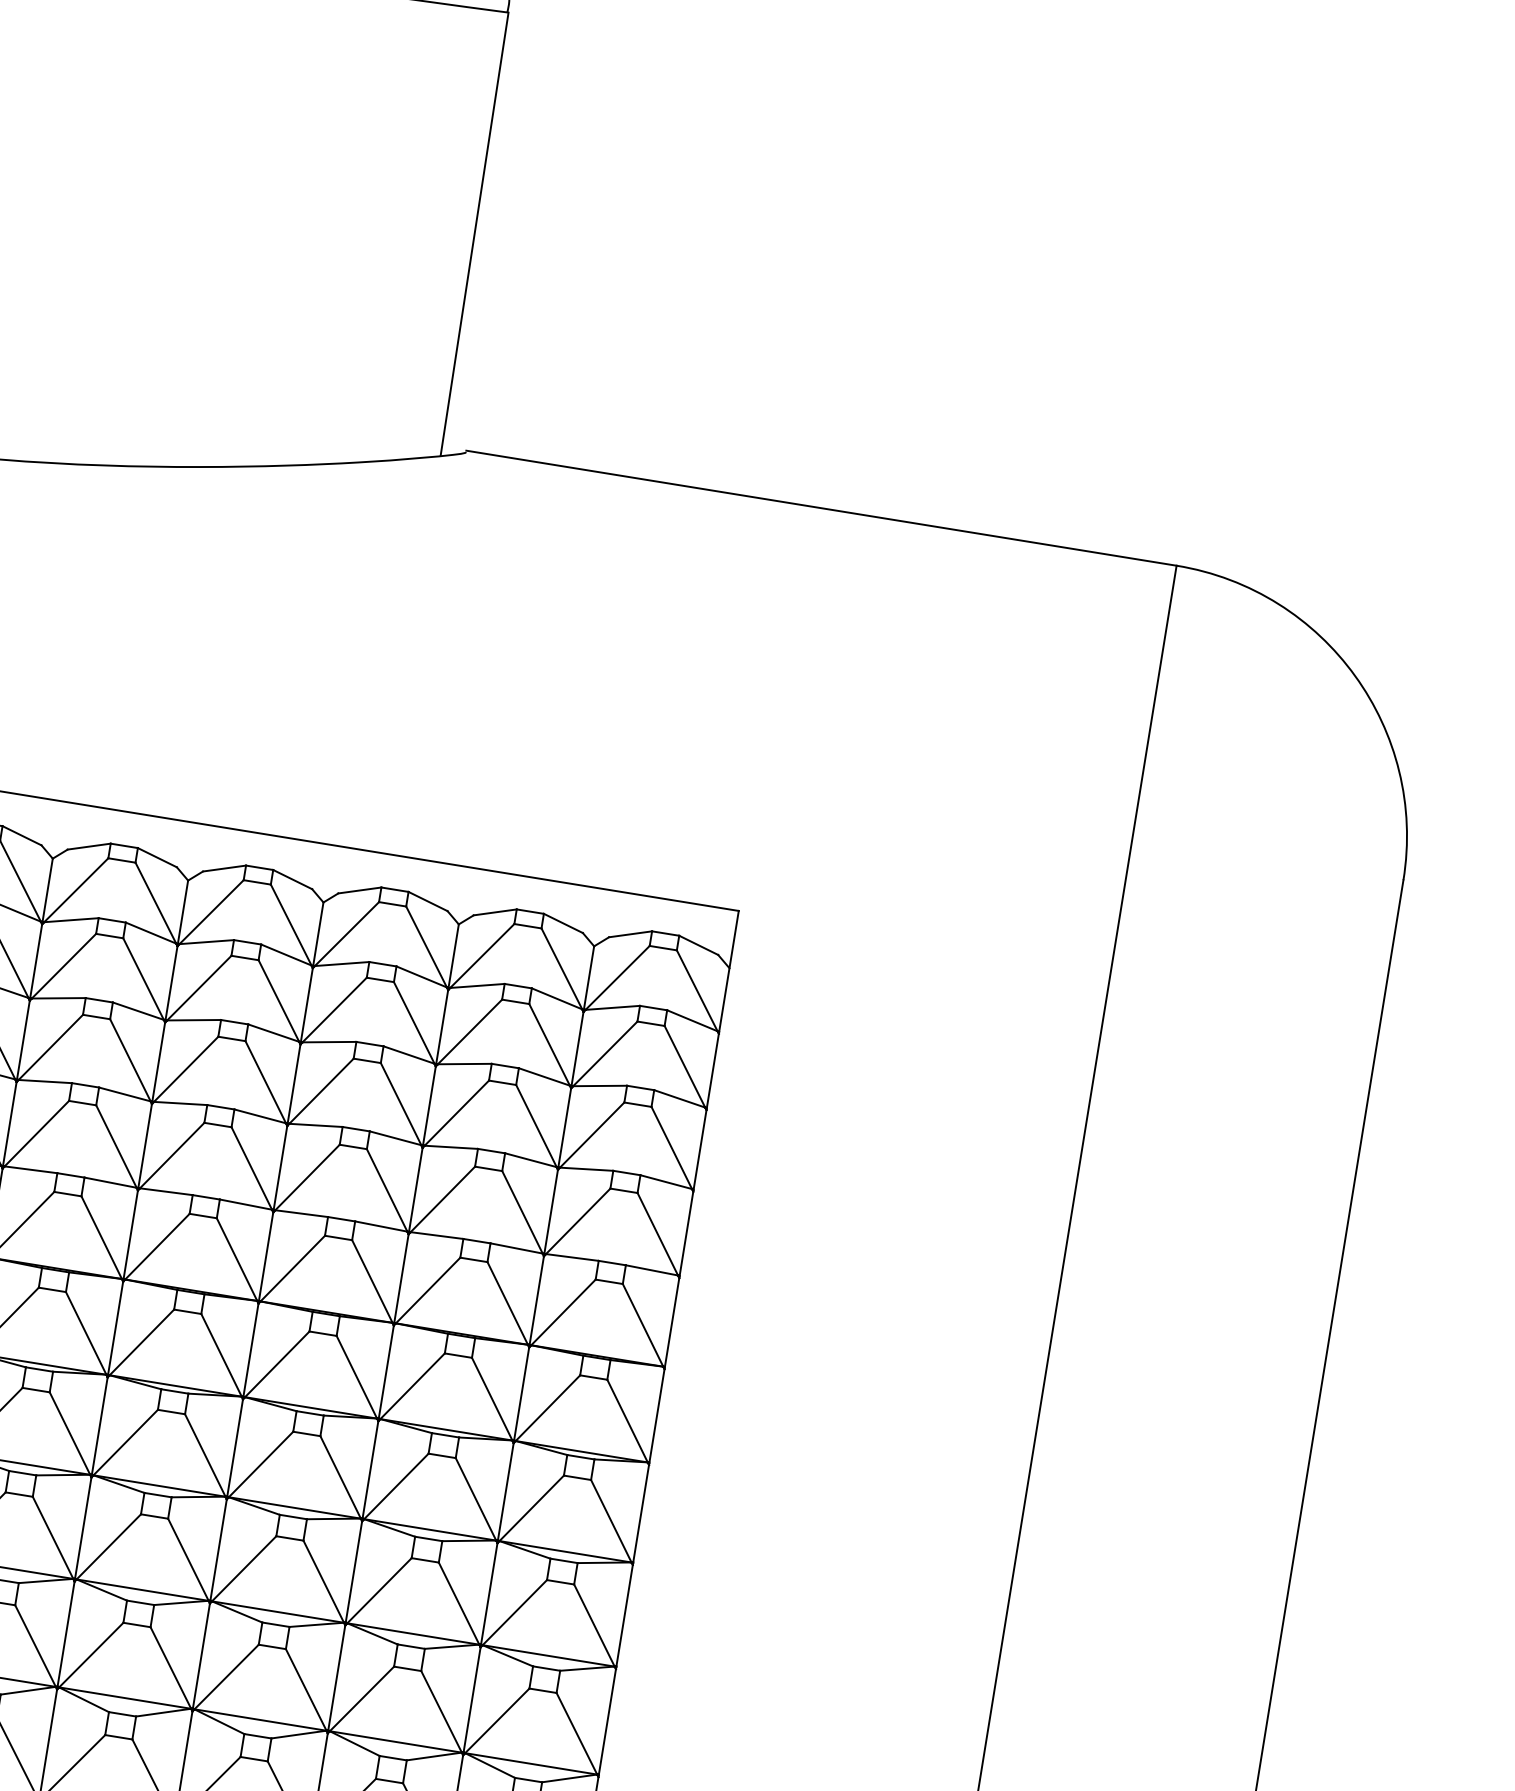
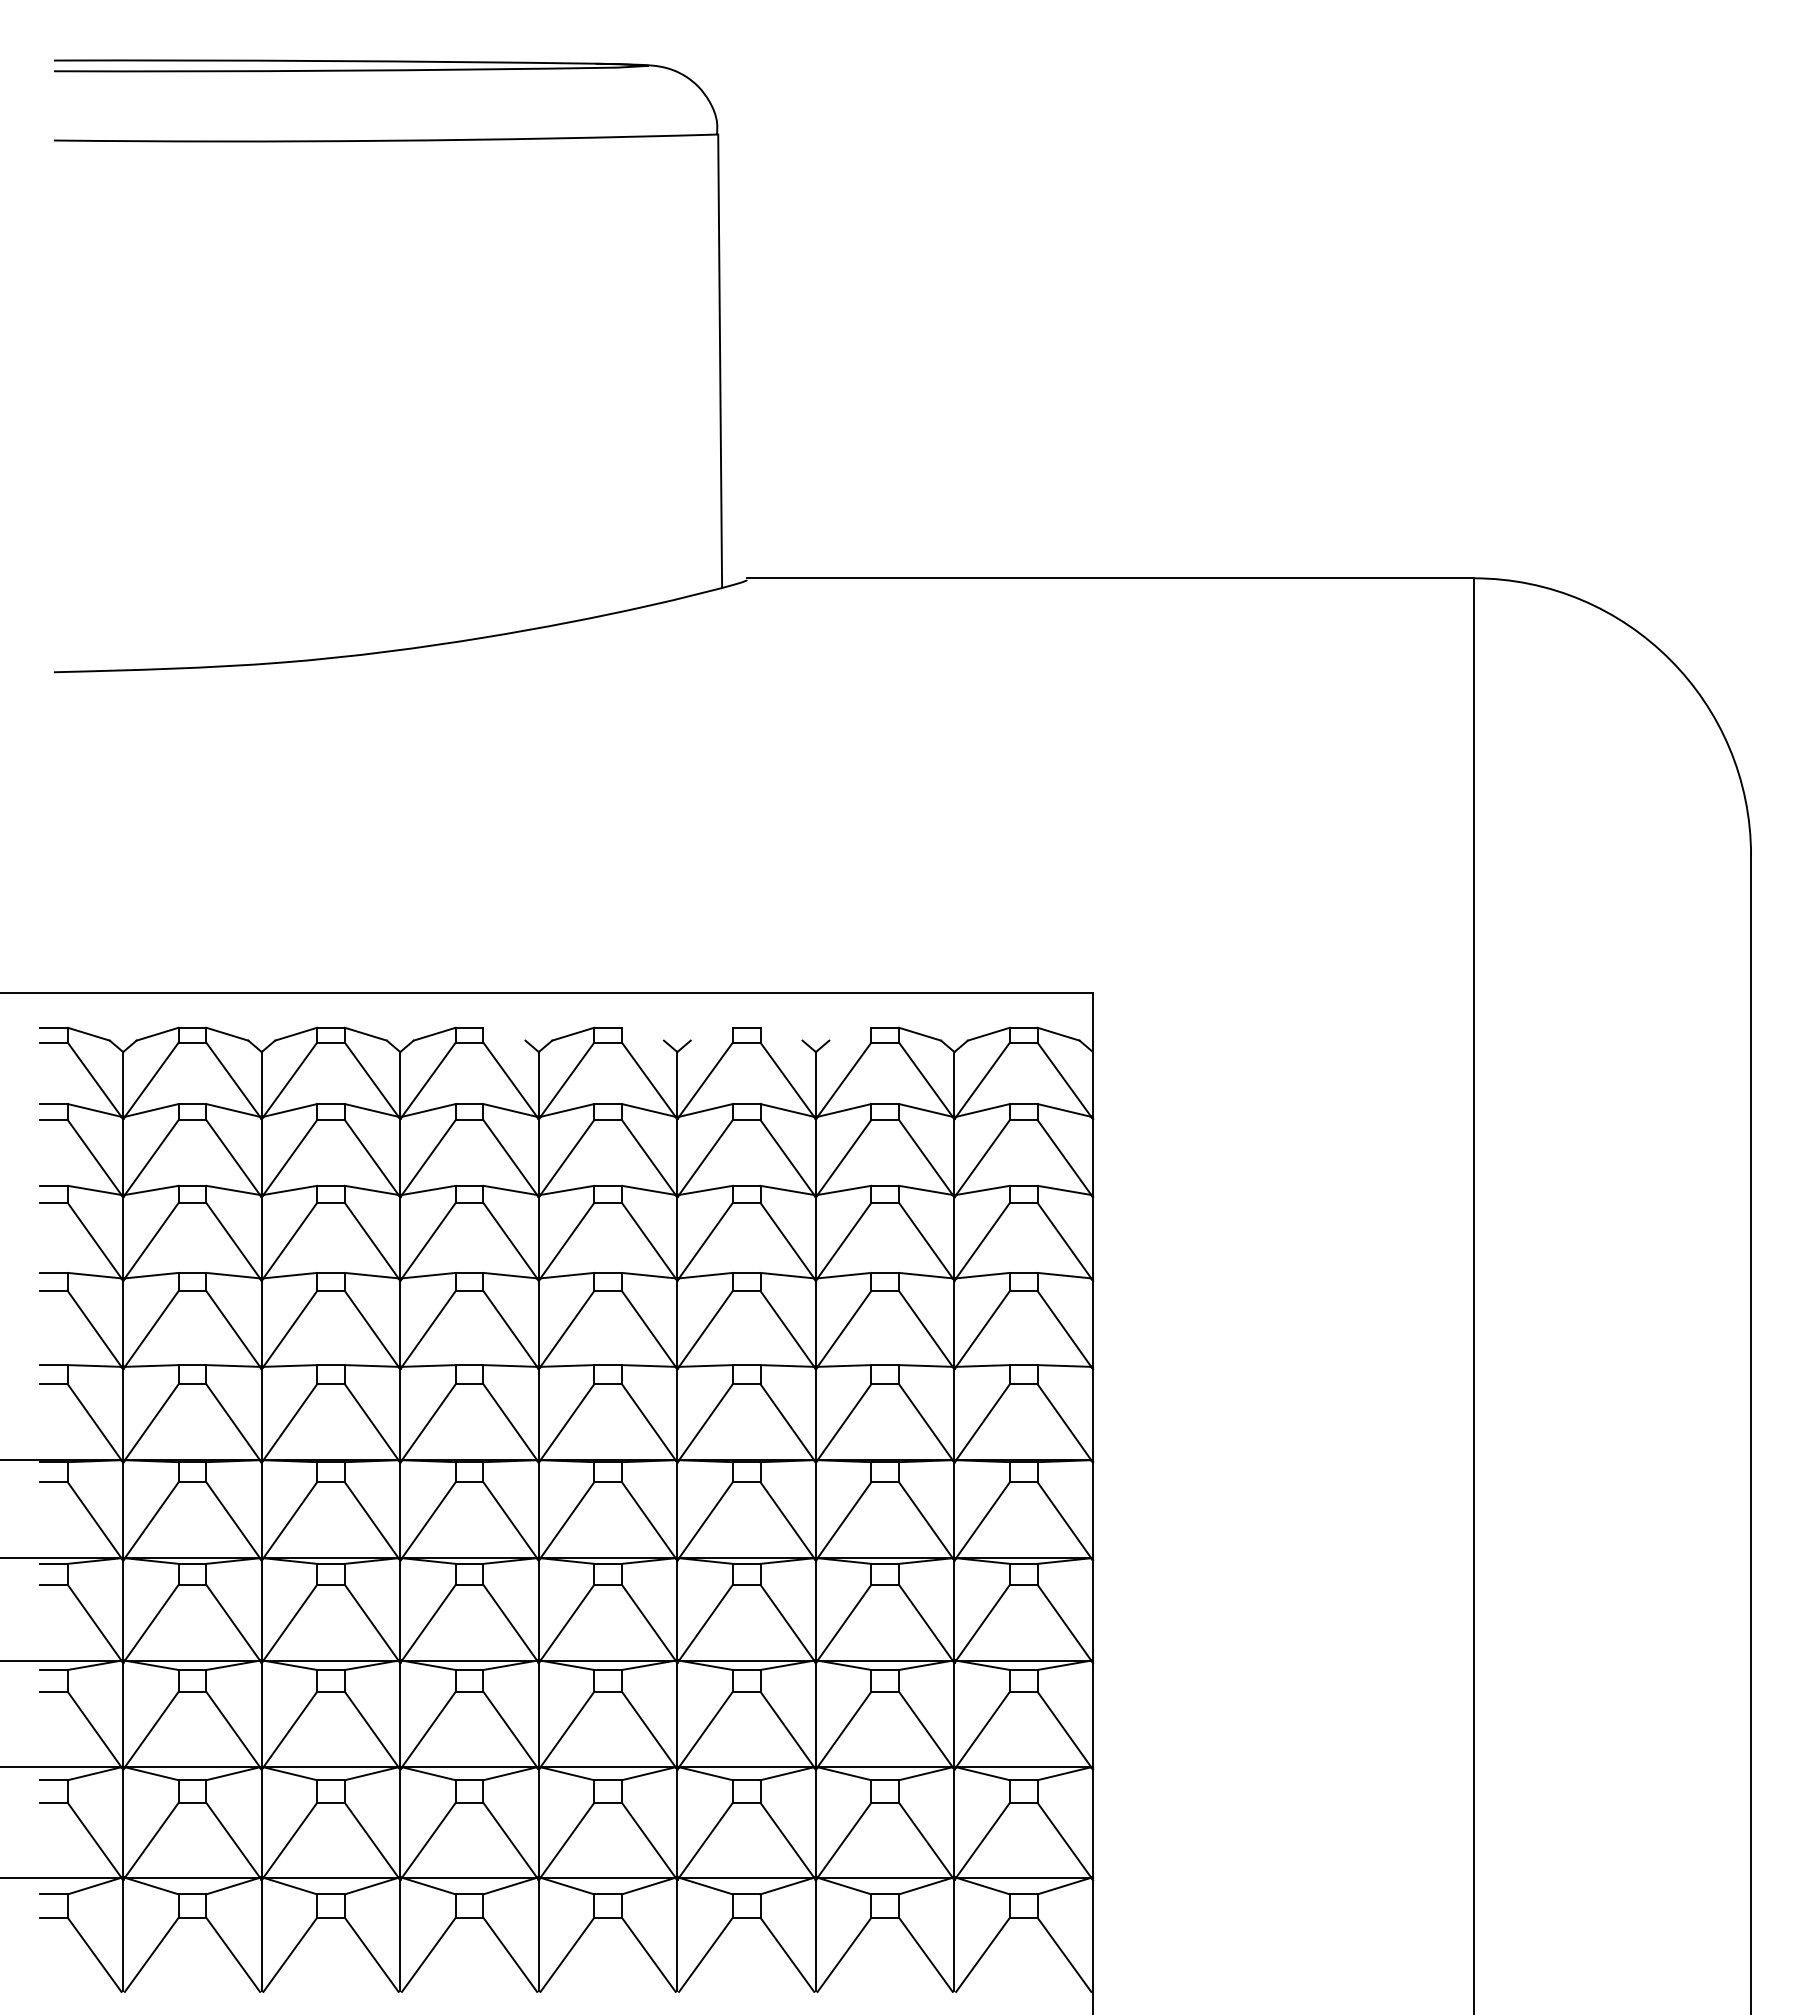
line: (157, 856) -> (504, 1033), removed
line: (292, 878) -> (642, 1033), removed
line: (359, 889) -> (711, 1033), removed
line: (428, 900) -> (781, 1033), removed
line: (495, 911) -> (850, 1033), removed

